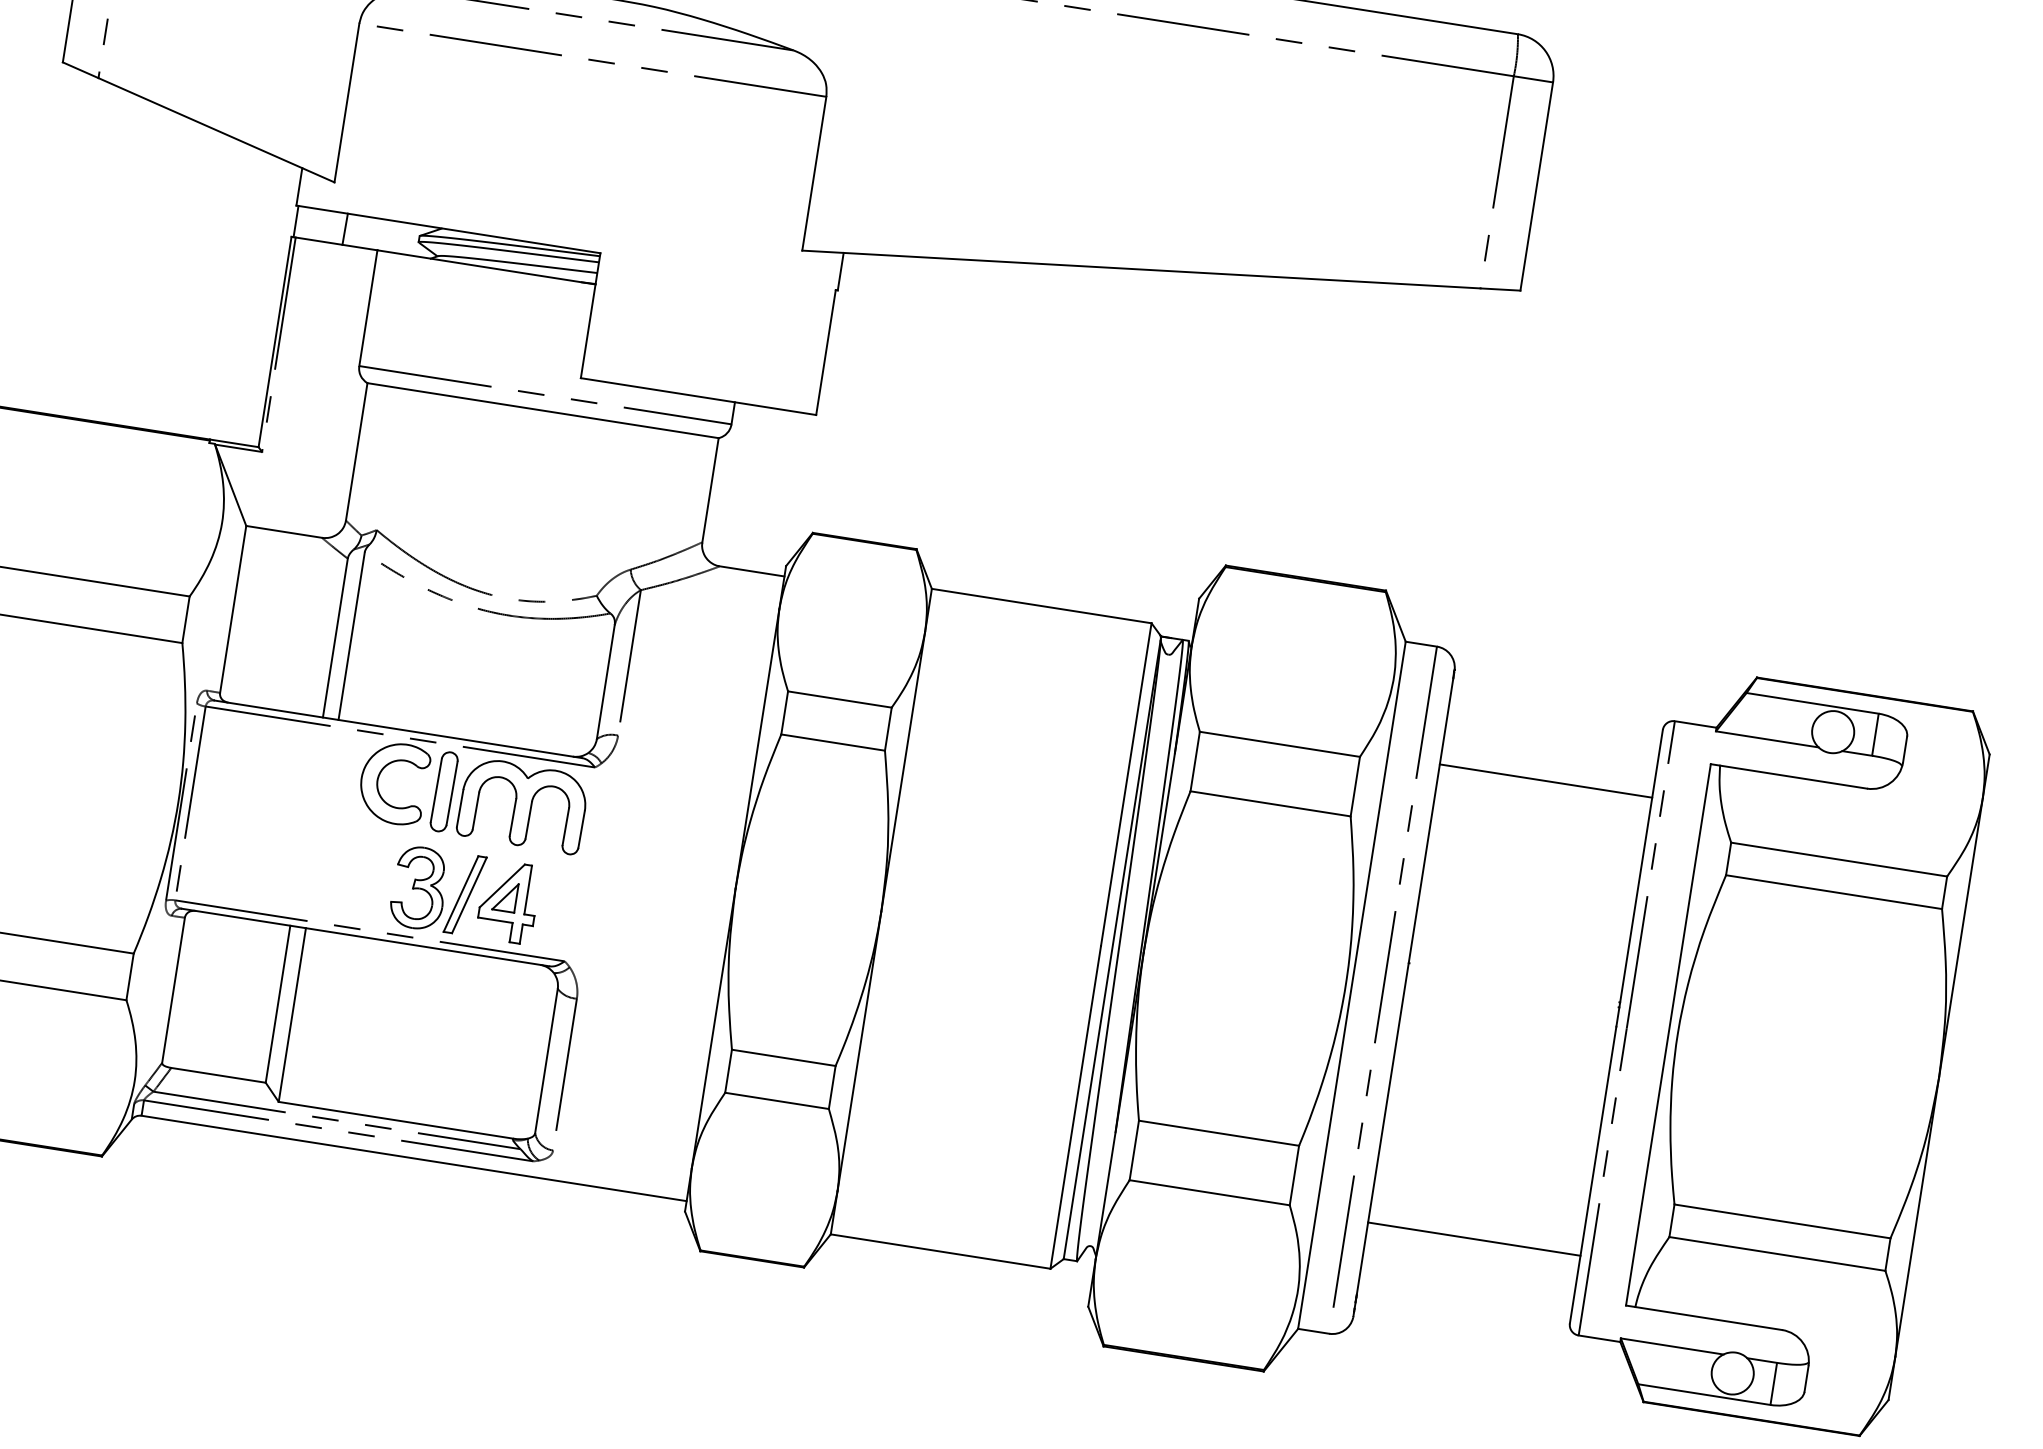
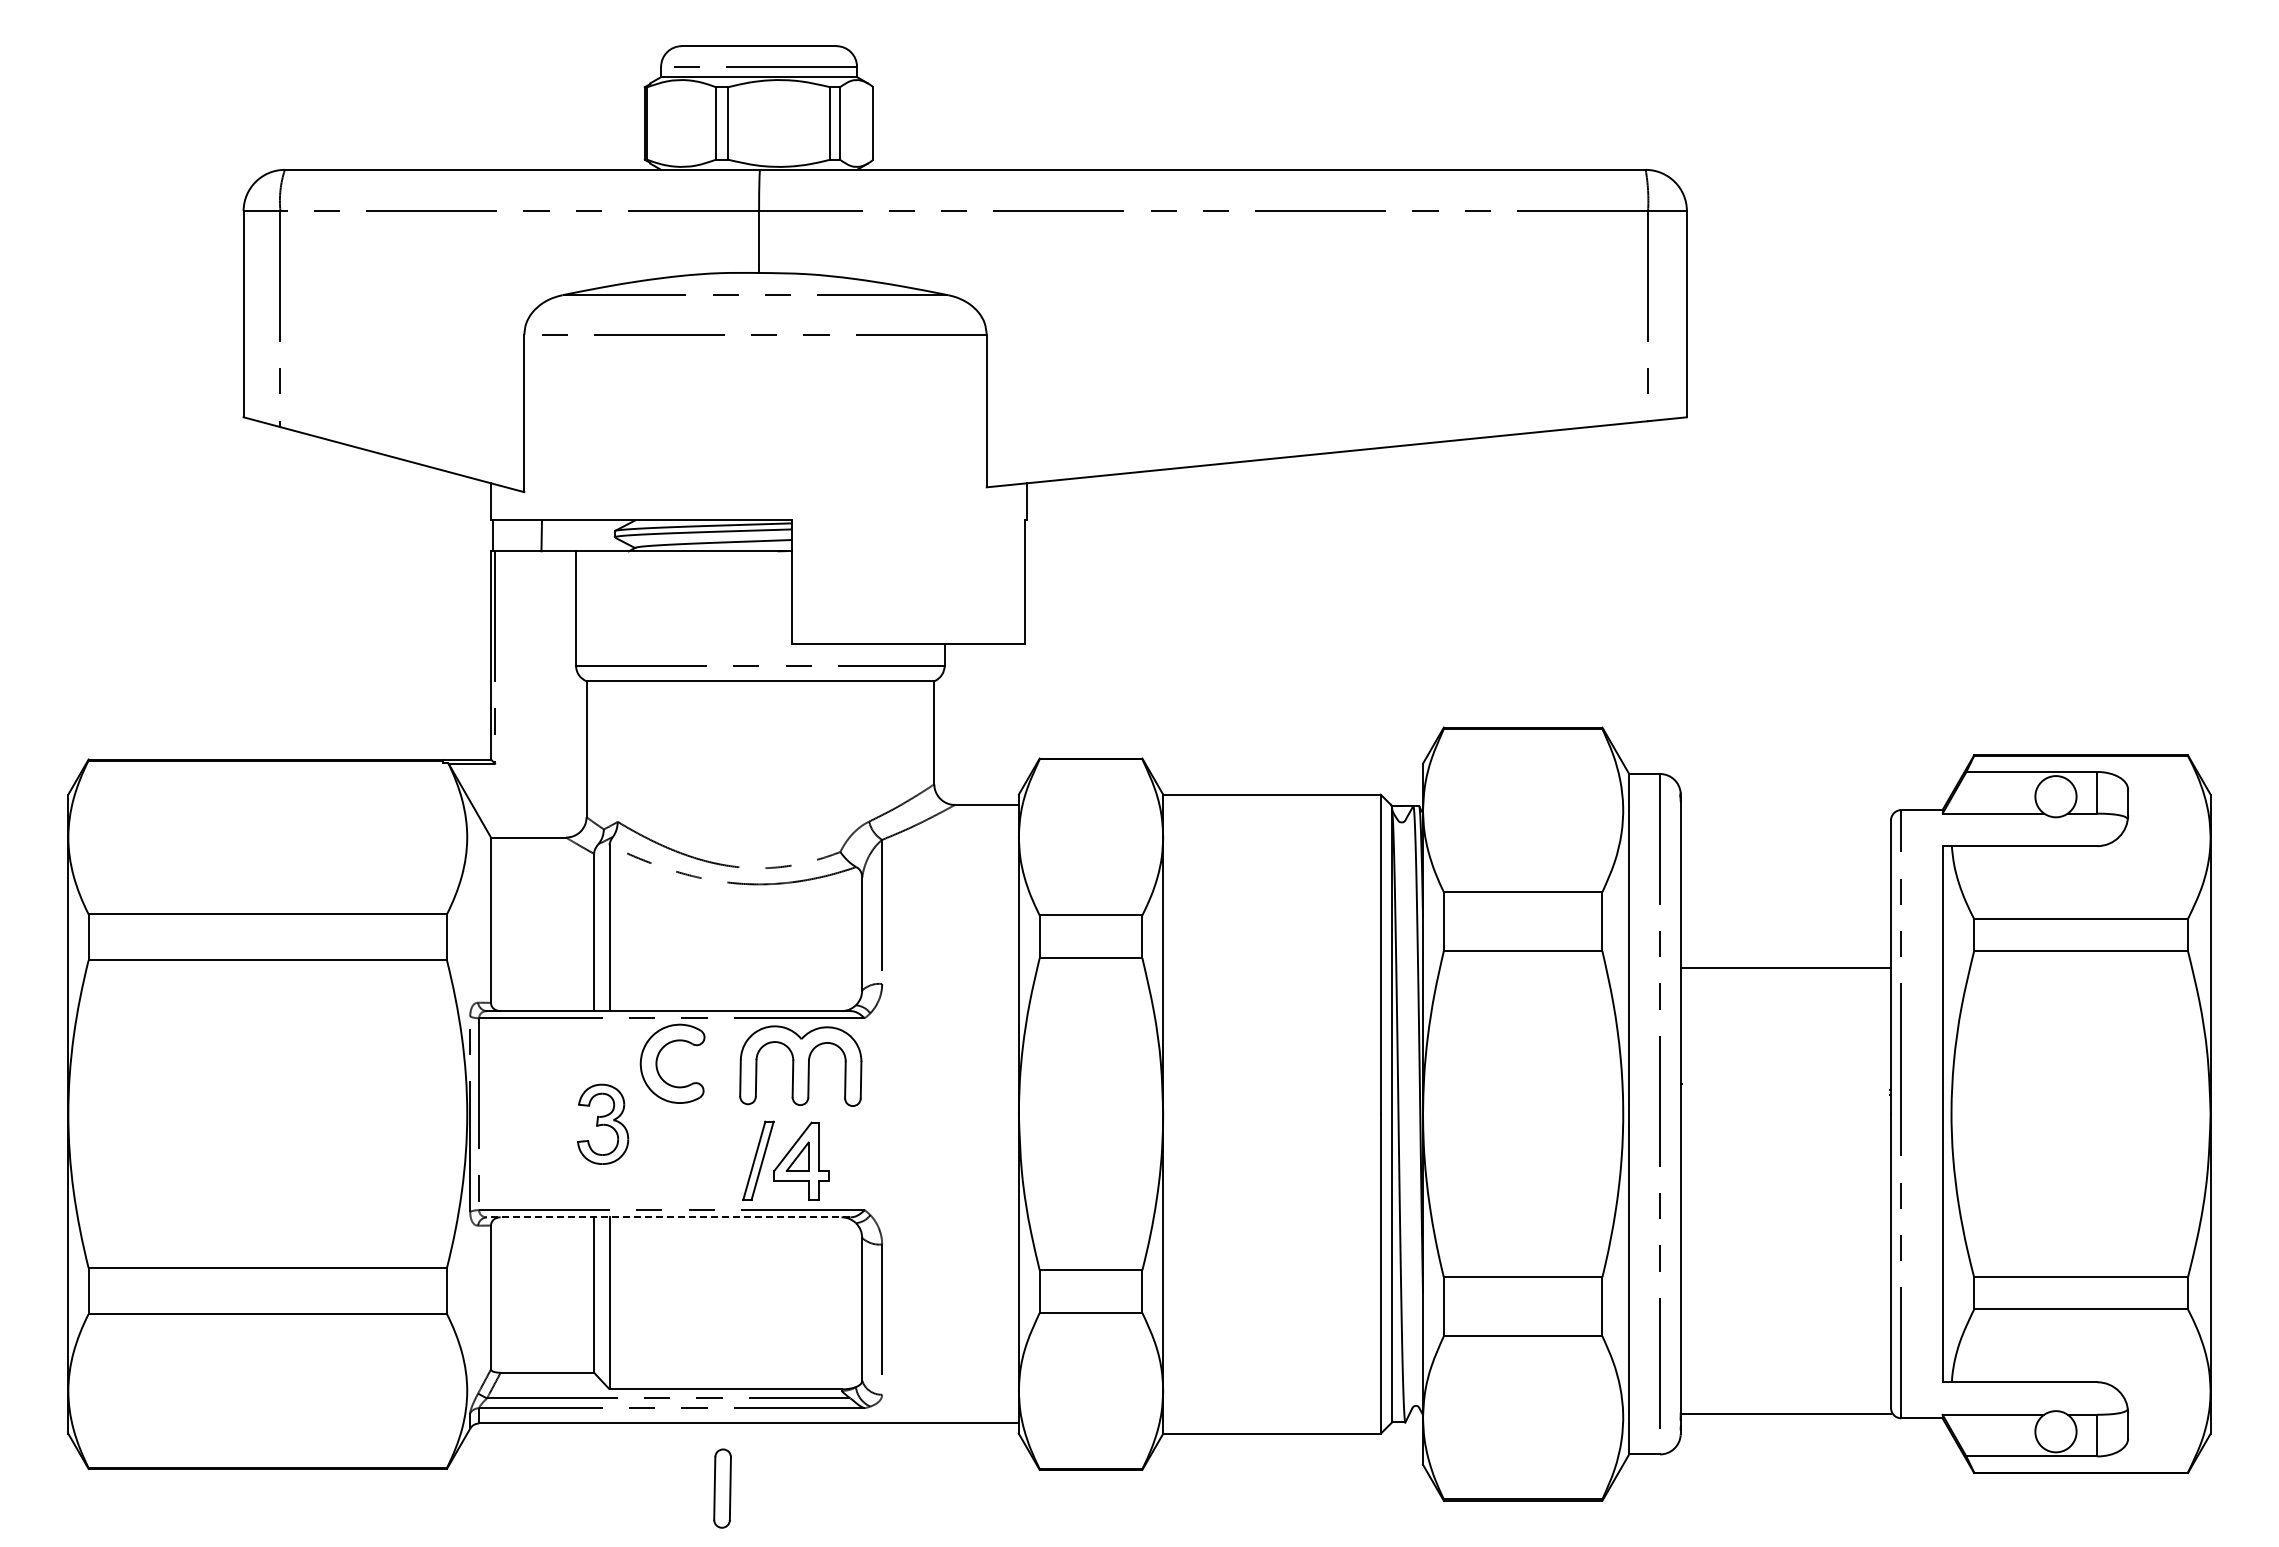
line: (1545, 781) -> (1785, 968), moved
part: (444, 791) -> (722, 1488), moved
part: (419, 887) -> (603, 1123), moved
line: (365, 937) -> (668, 1217), solid -> dashed
line: (1473, 1239) -> (1785, 1414), moved

